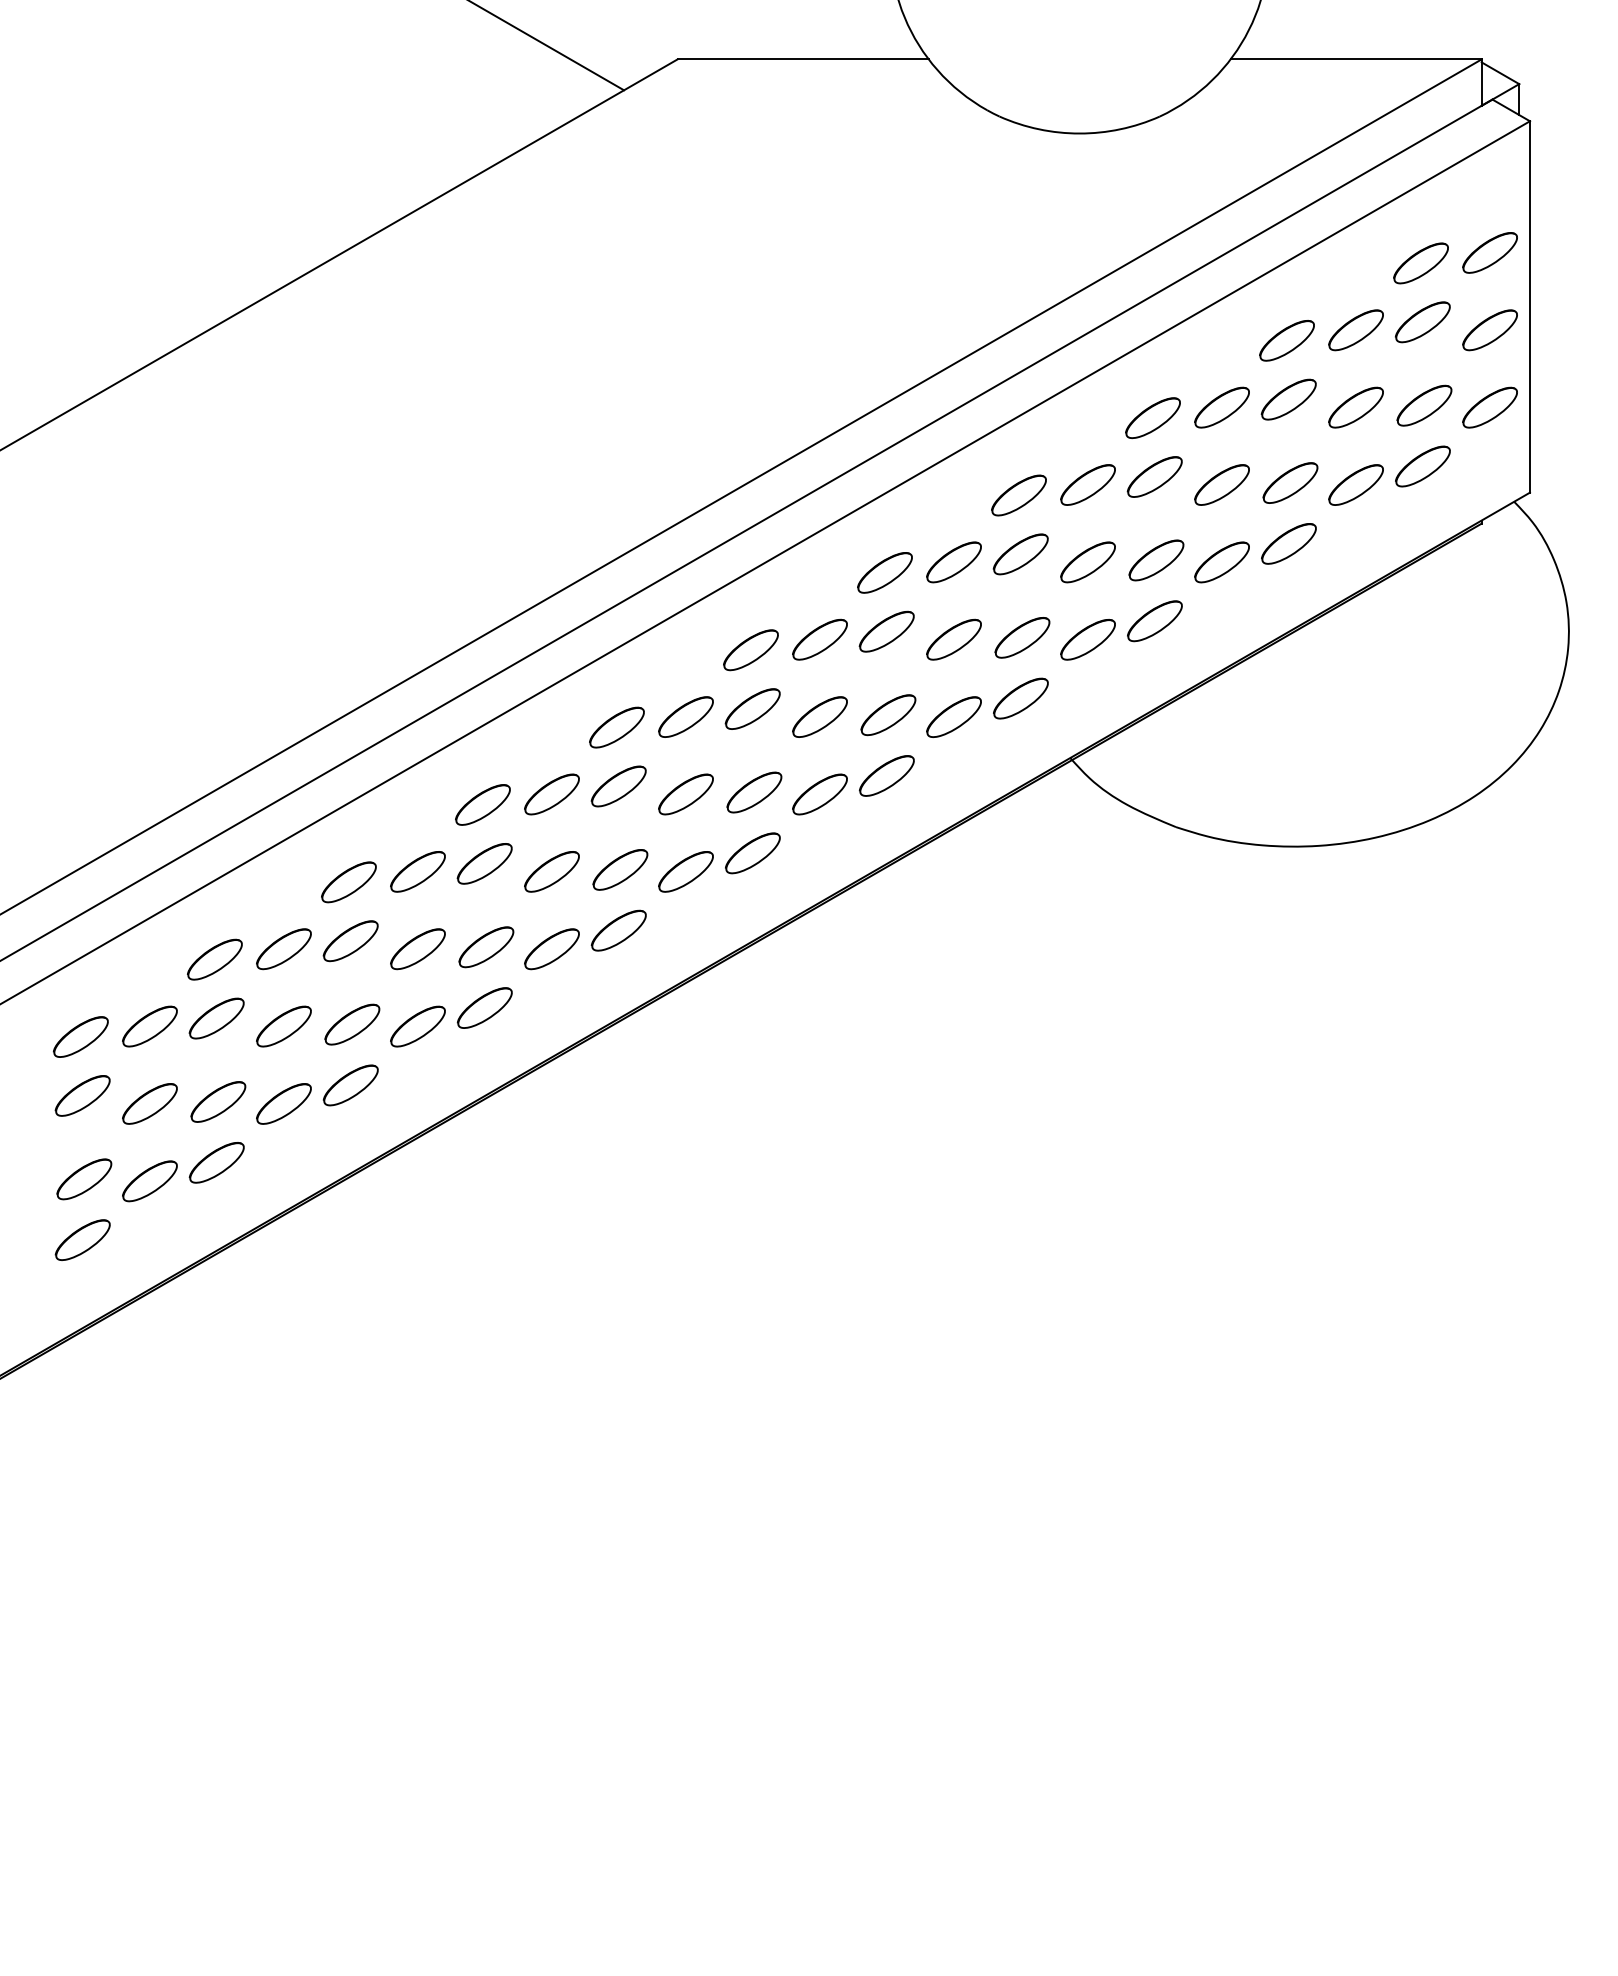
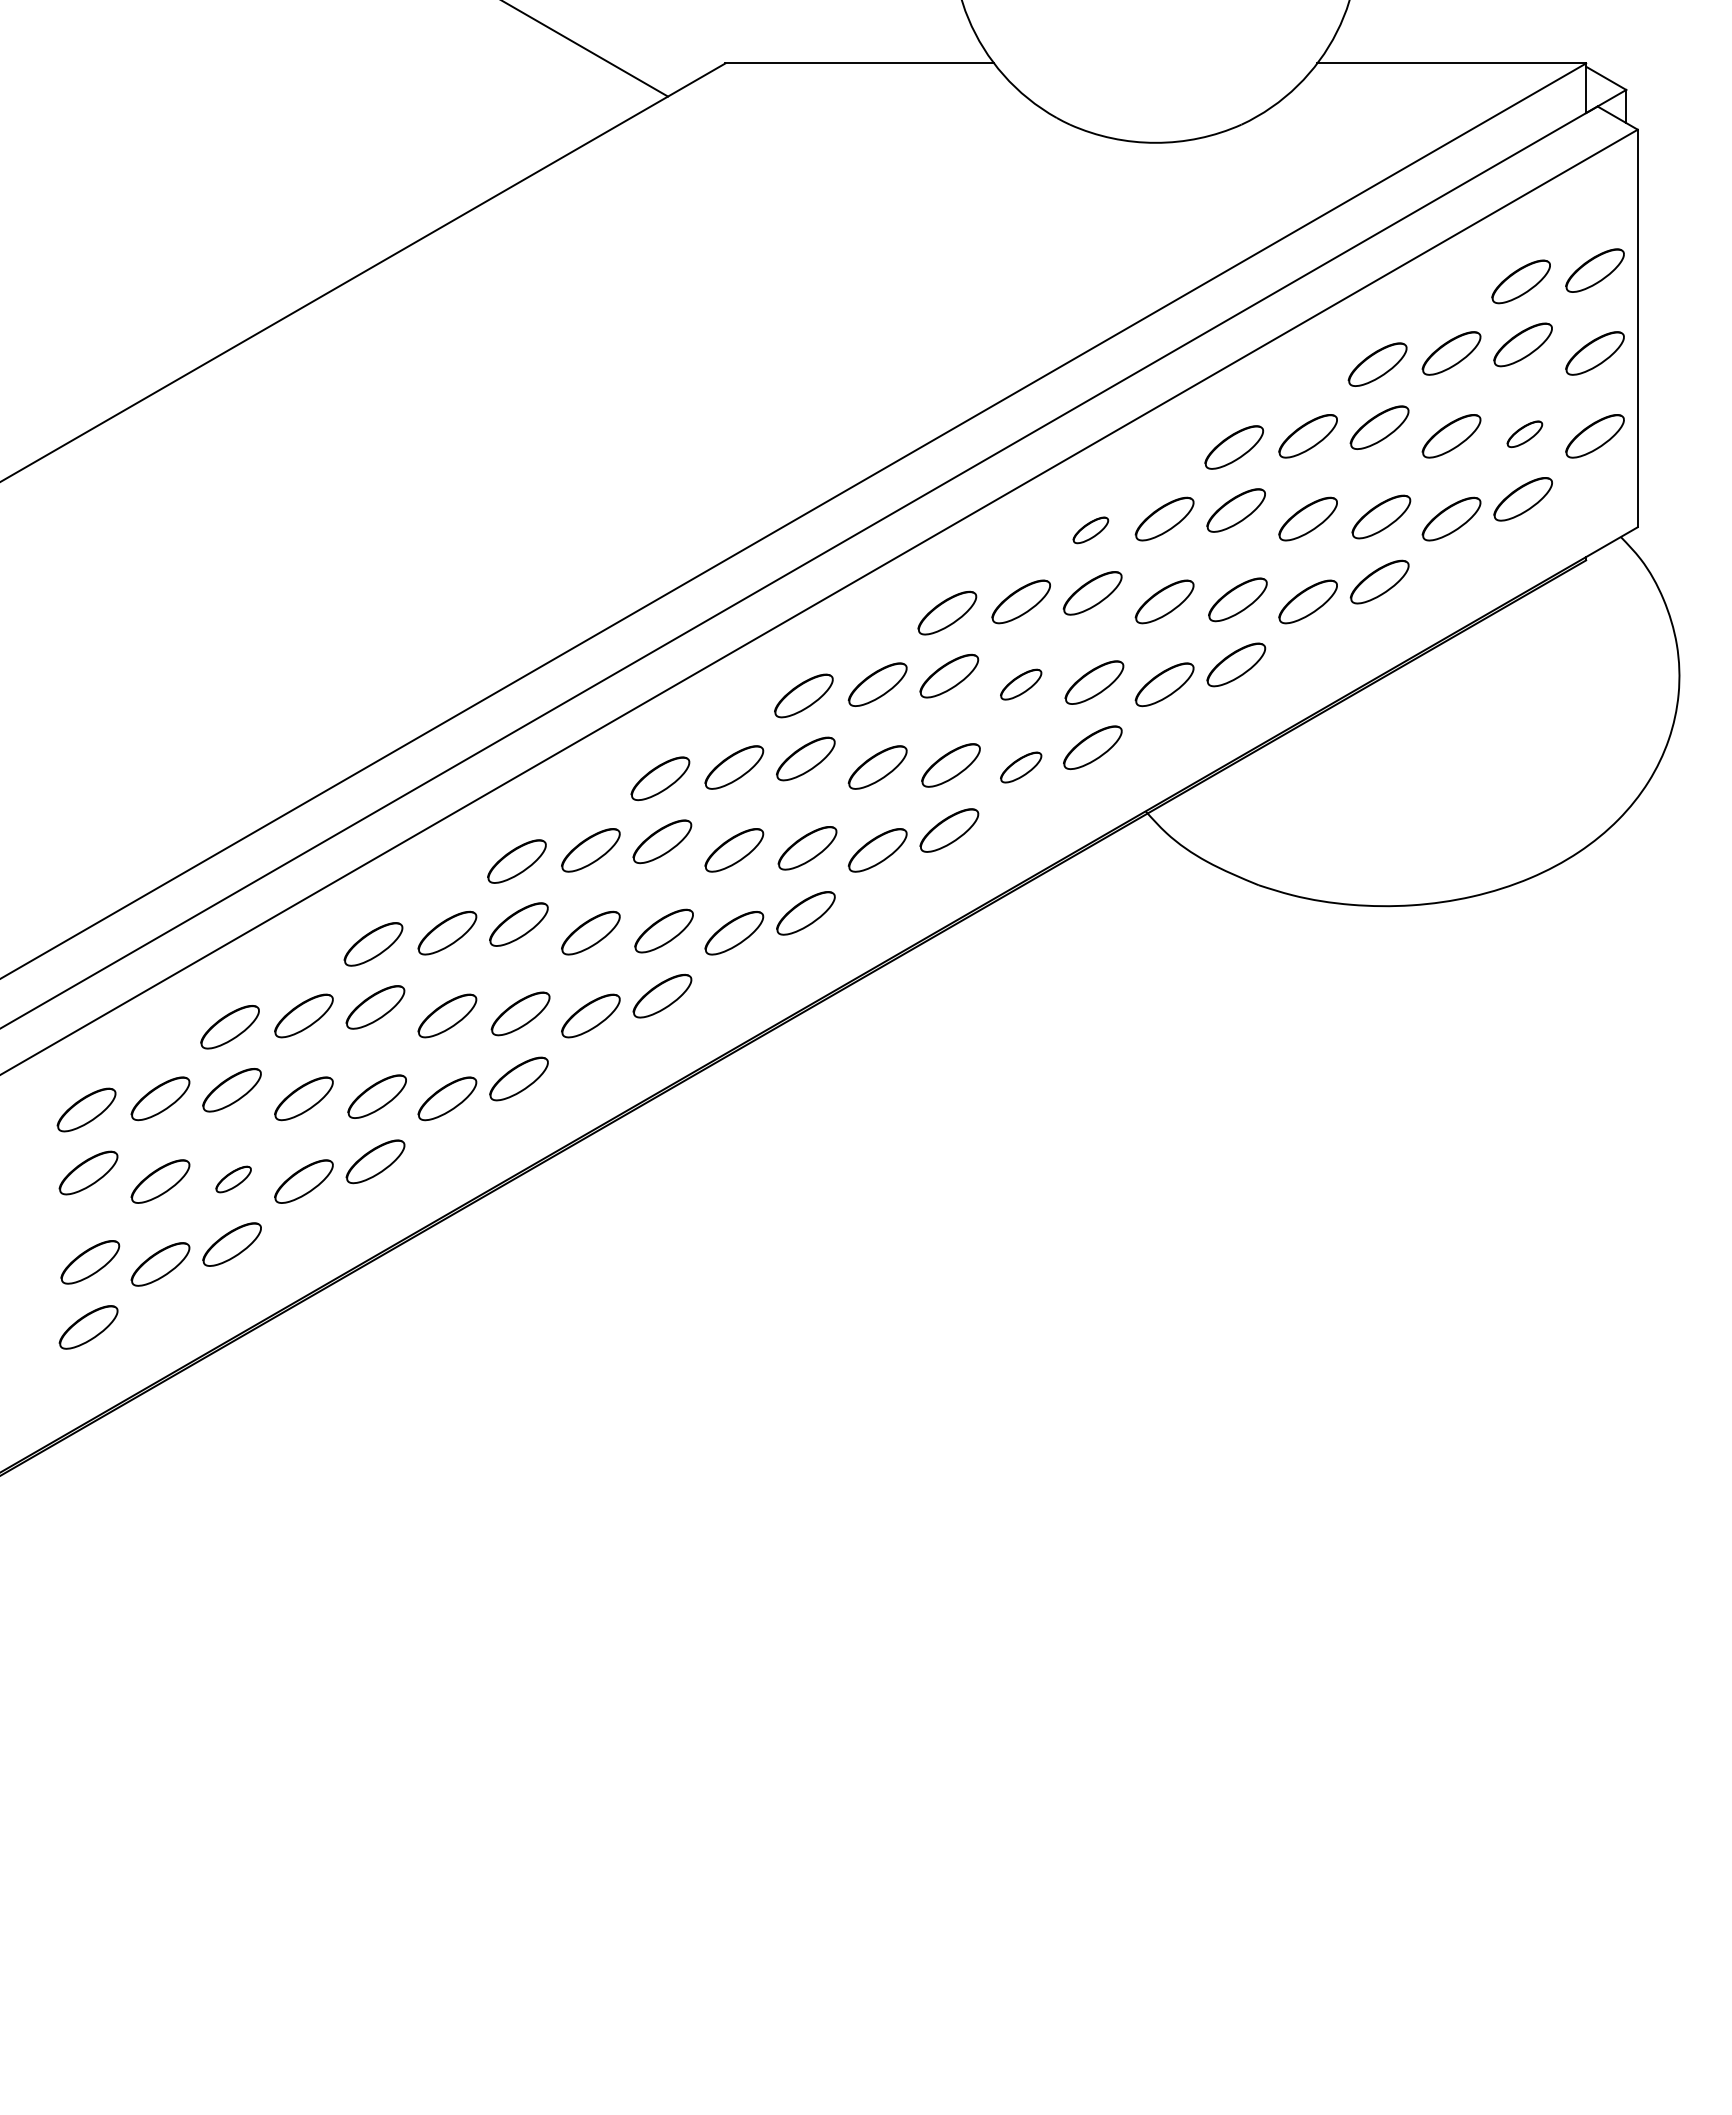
part: (1424, 405) -> (1524, 434), size x0.6
part: (1018, 495) -> (1090, 530), size x0.6
part: (953, 639) -> (1020, 684), size x0.7
part: (953, 717) -> (1020, 767), size x0.7
part: (218, 1101) -> (233, 1179), size x0.6

